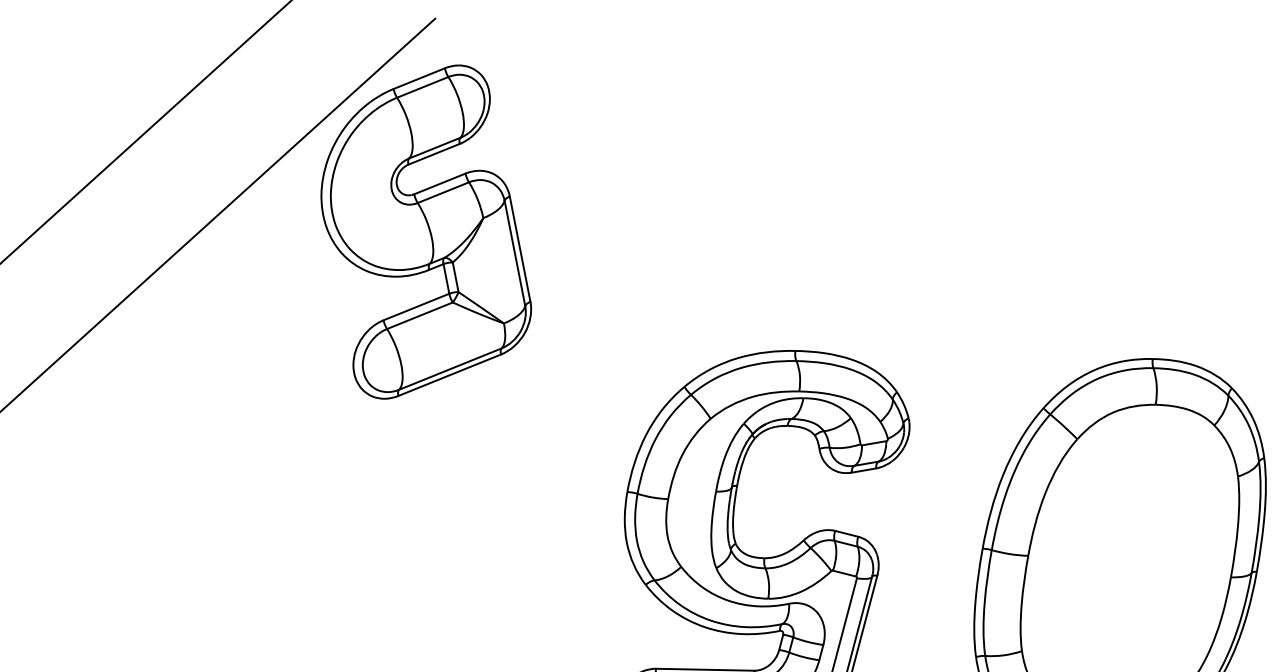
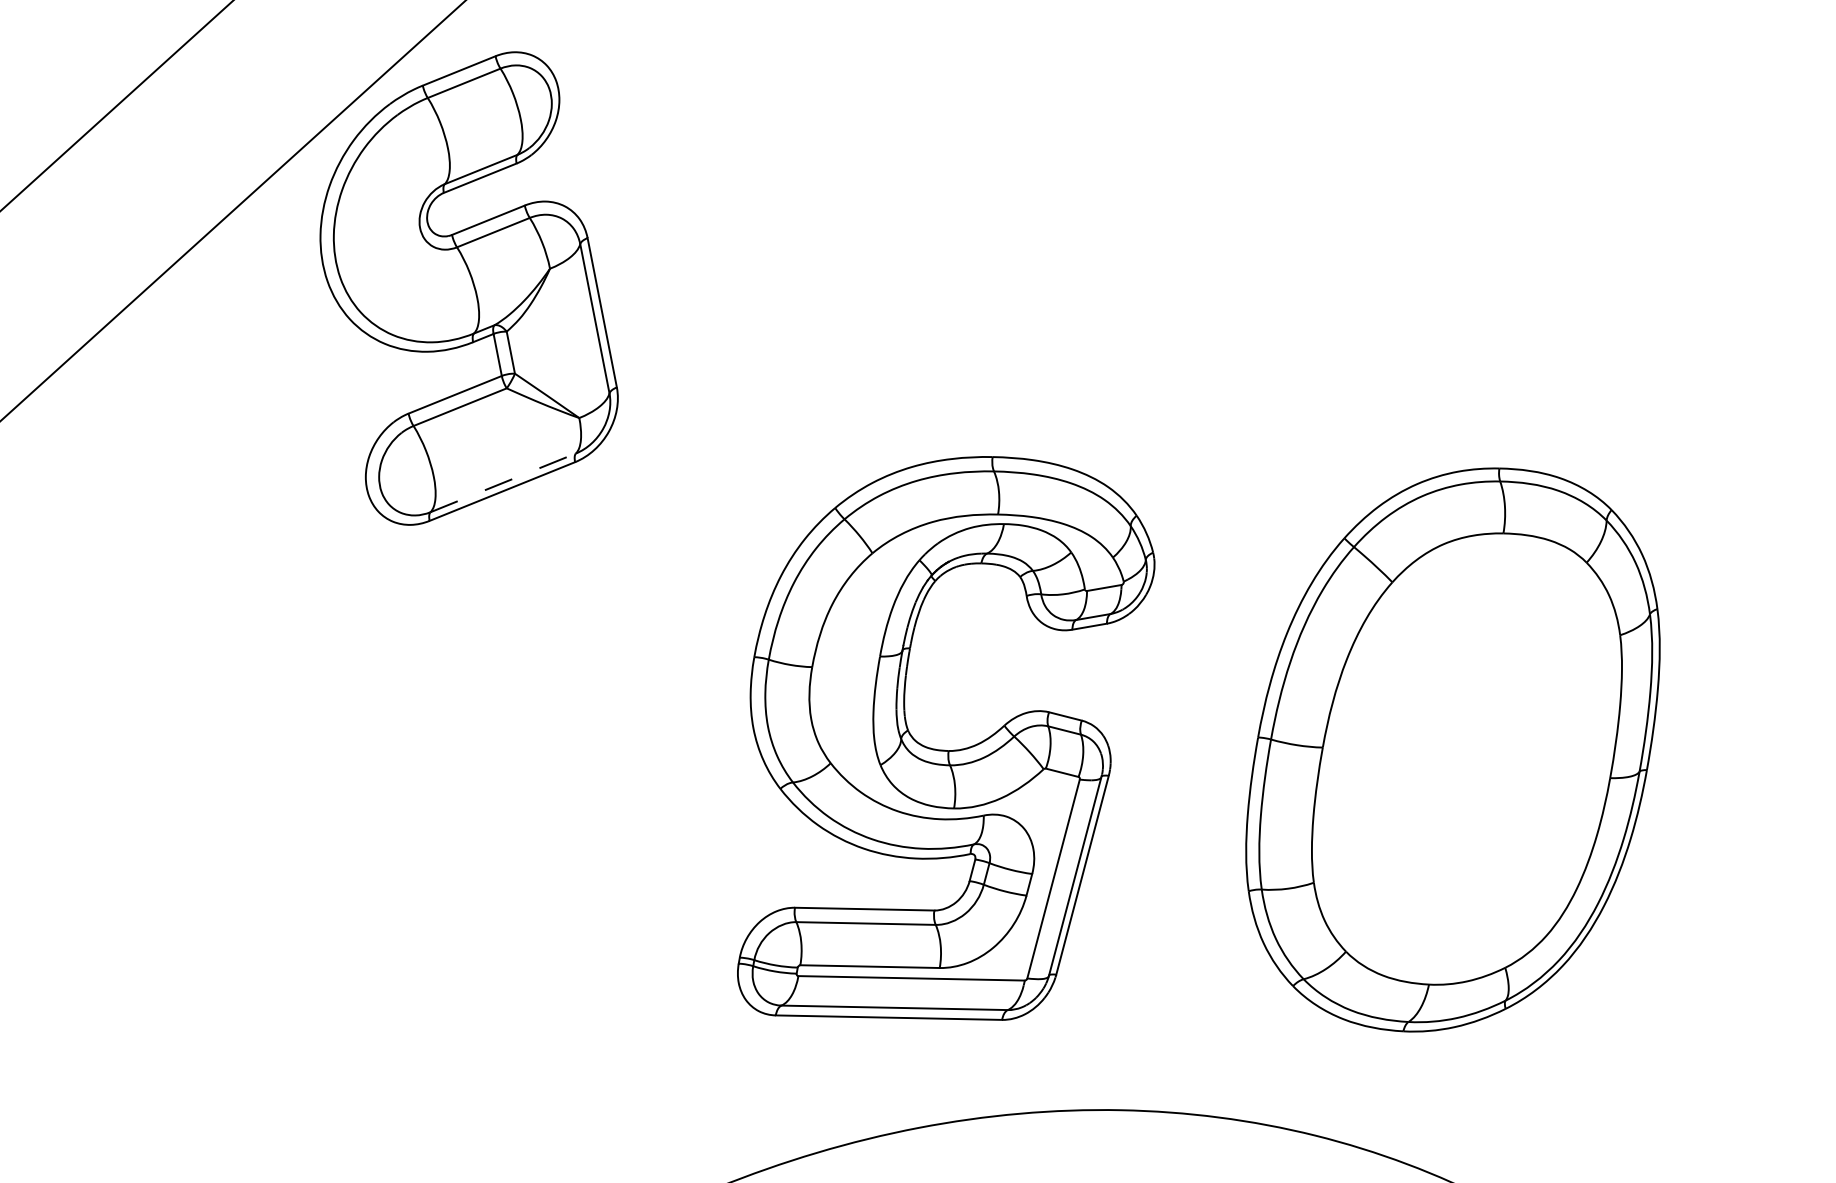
line: (450, 368) -> (503, 482), solid -> dashed

